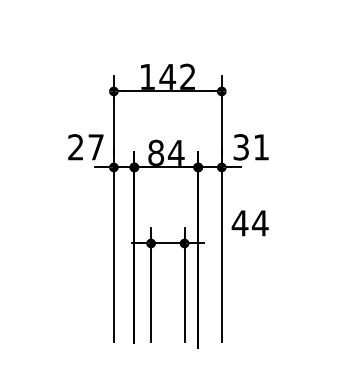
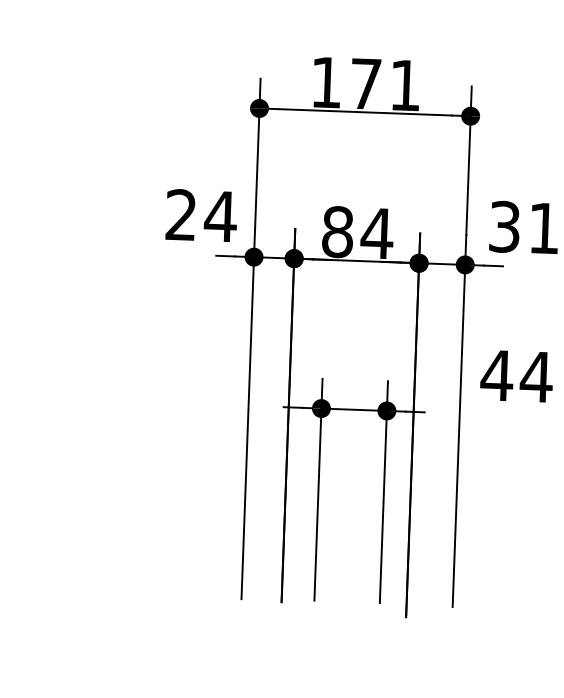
text: (177, 76) -> (385, 83), 142 -> 171
text: (95, 147) -> (219, 216), 27 -> 24

